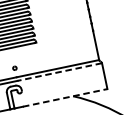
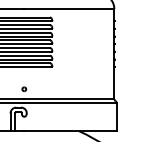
line: (58, 72) -> (69, 103), dashed -> solid
line: (65, 98) -> (70, 131), dashed -> solid

